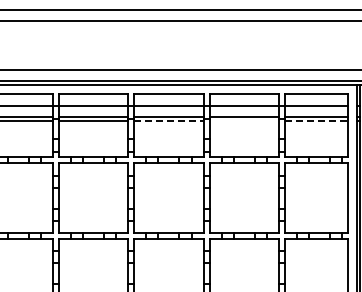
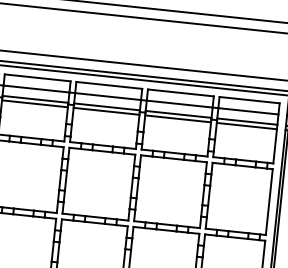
line: (168, 121) -> (106, 111), dashed -> solid
line: (243, 121) -> (177, 118), added
line: (316, 121) -> (246, 126), dashed -> solid

